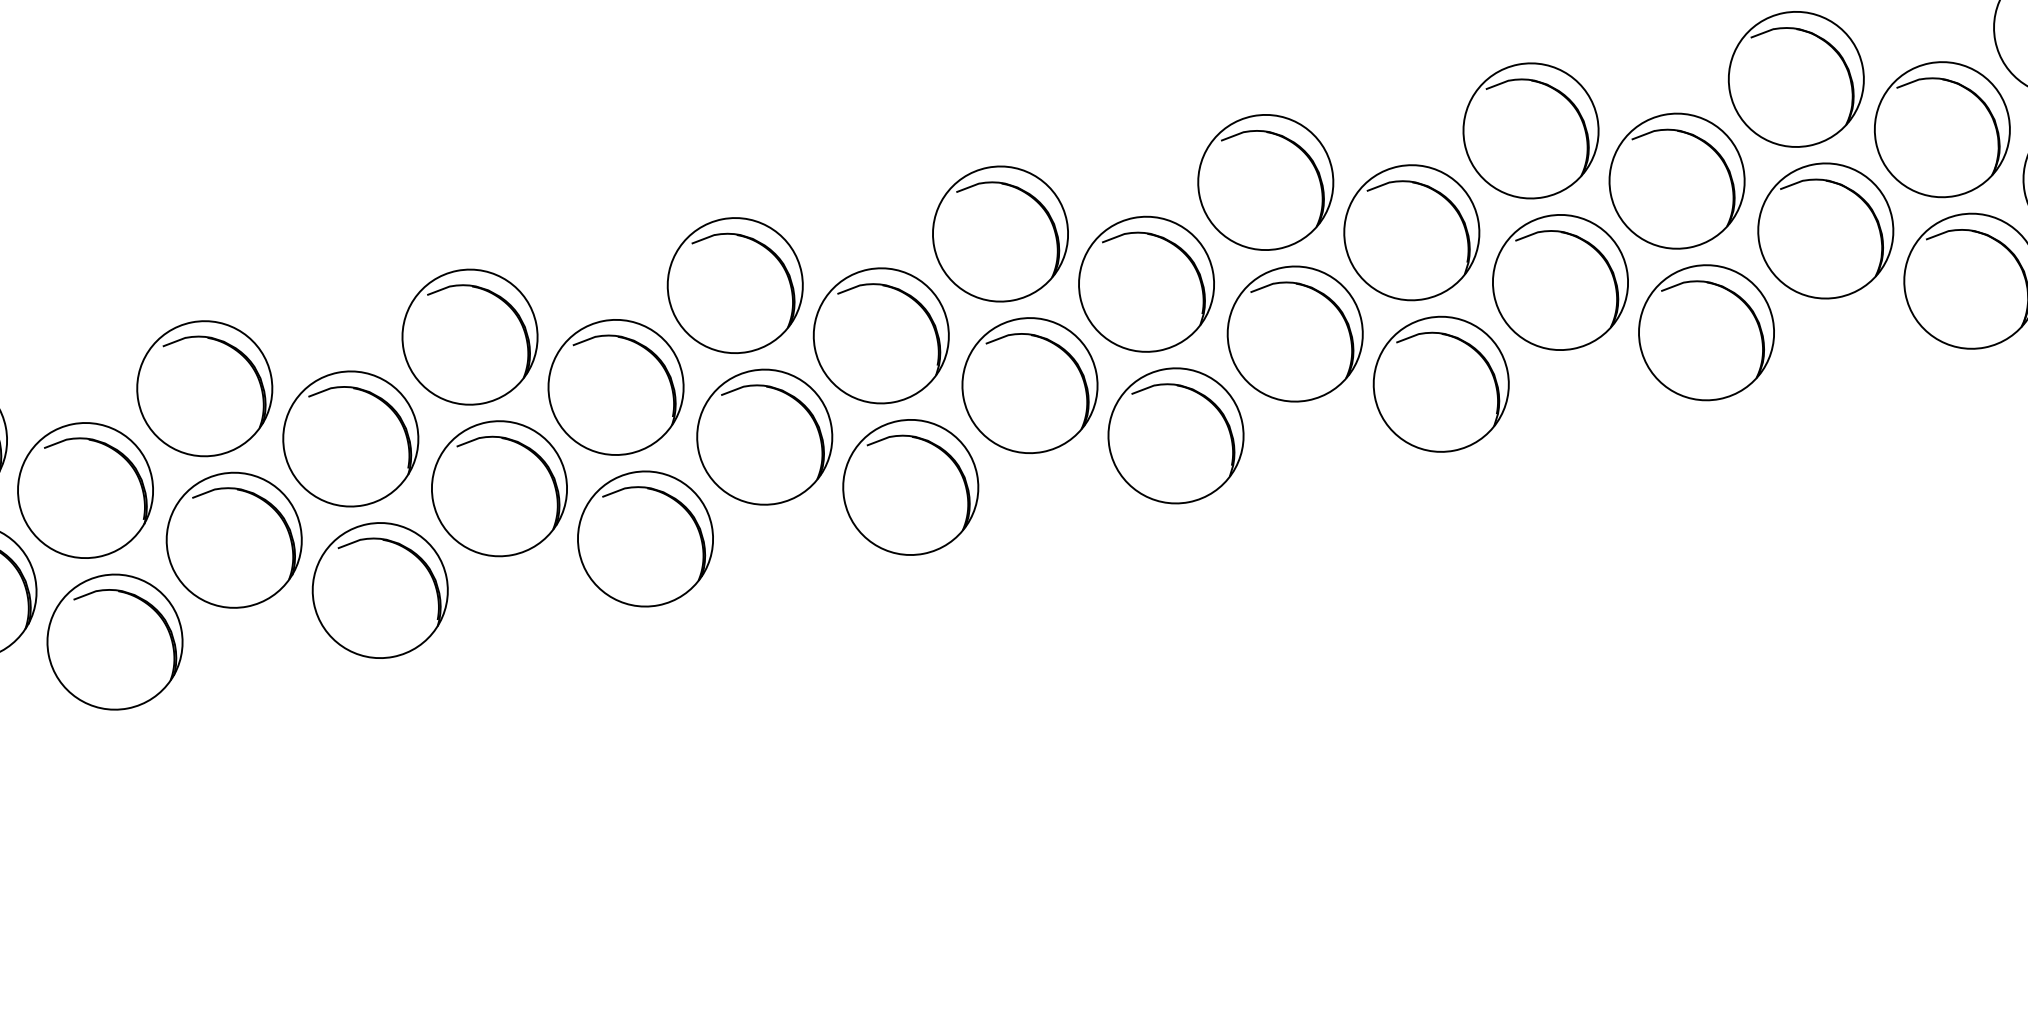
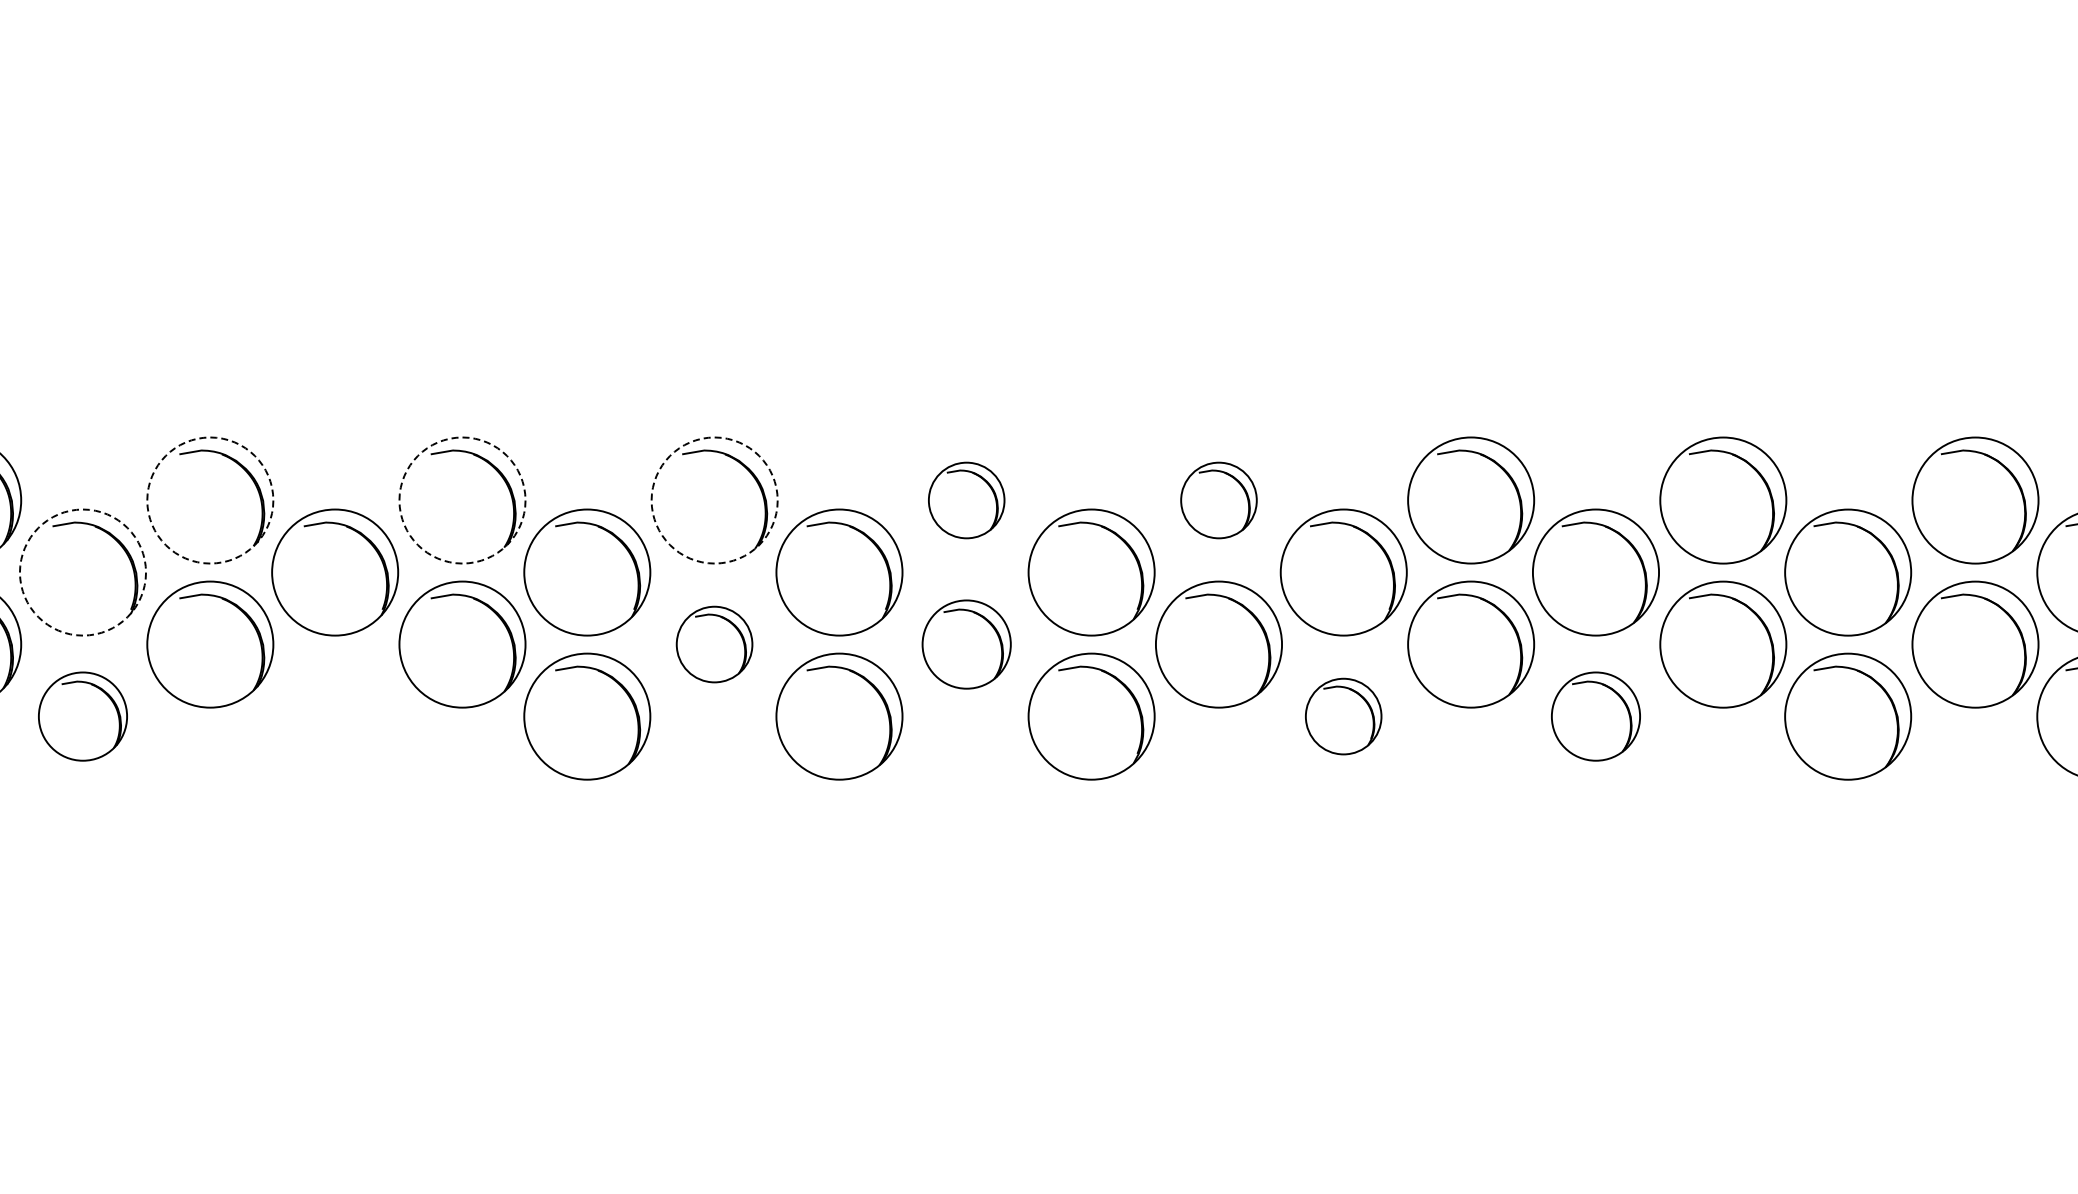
part: (1265, 182) -> (1218, 500), size x0.6
part: (1000, 234) -> (966, 500), size x0.6
circle: (735, 285) -> (714, 500), solid -> dashed
part: (1706, 332) -> (1595, 716), size x0.7
circle: (470, 337) -> (462, 500), solid -> dashed
part: (1440, 384) -> (1343, 716), size x0.6
part: (1029, 385) -> (966, 644), size x0.7
circle: (204, 388) -> (210, 500), solid -> dashed
part: (764, 437) -> (714, 644), size x0.6
circle: (85, 490) -> (82, 572), solid -> dashed
part: (380, 590) -> (335, 716), removed
part: (114, 642) -> (82, 716), size x0.7

